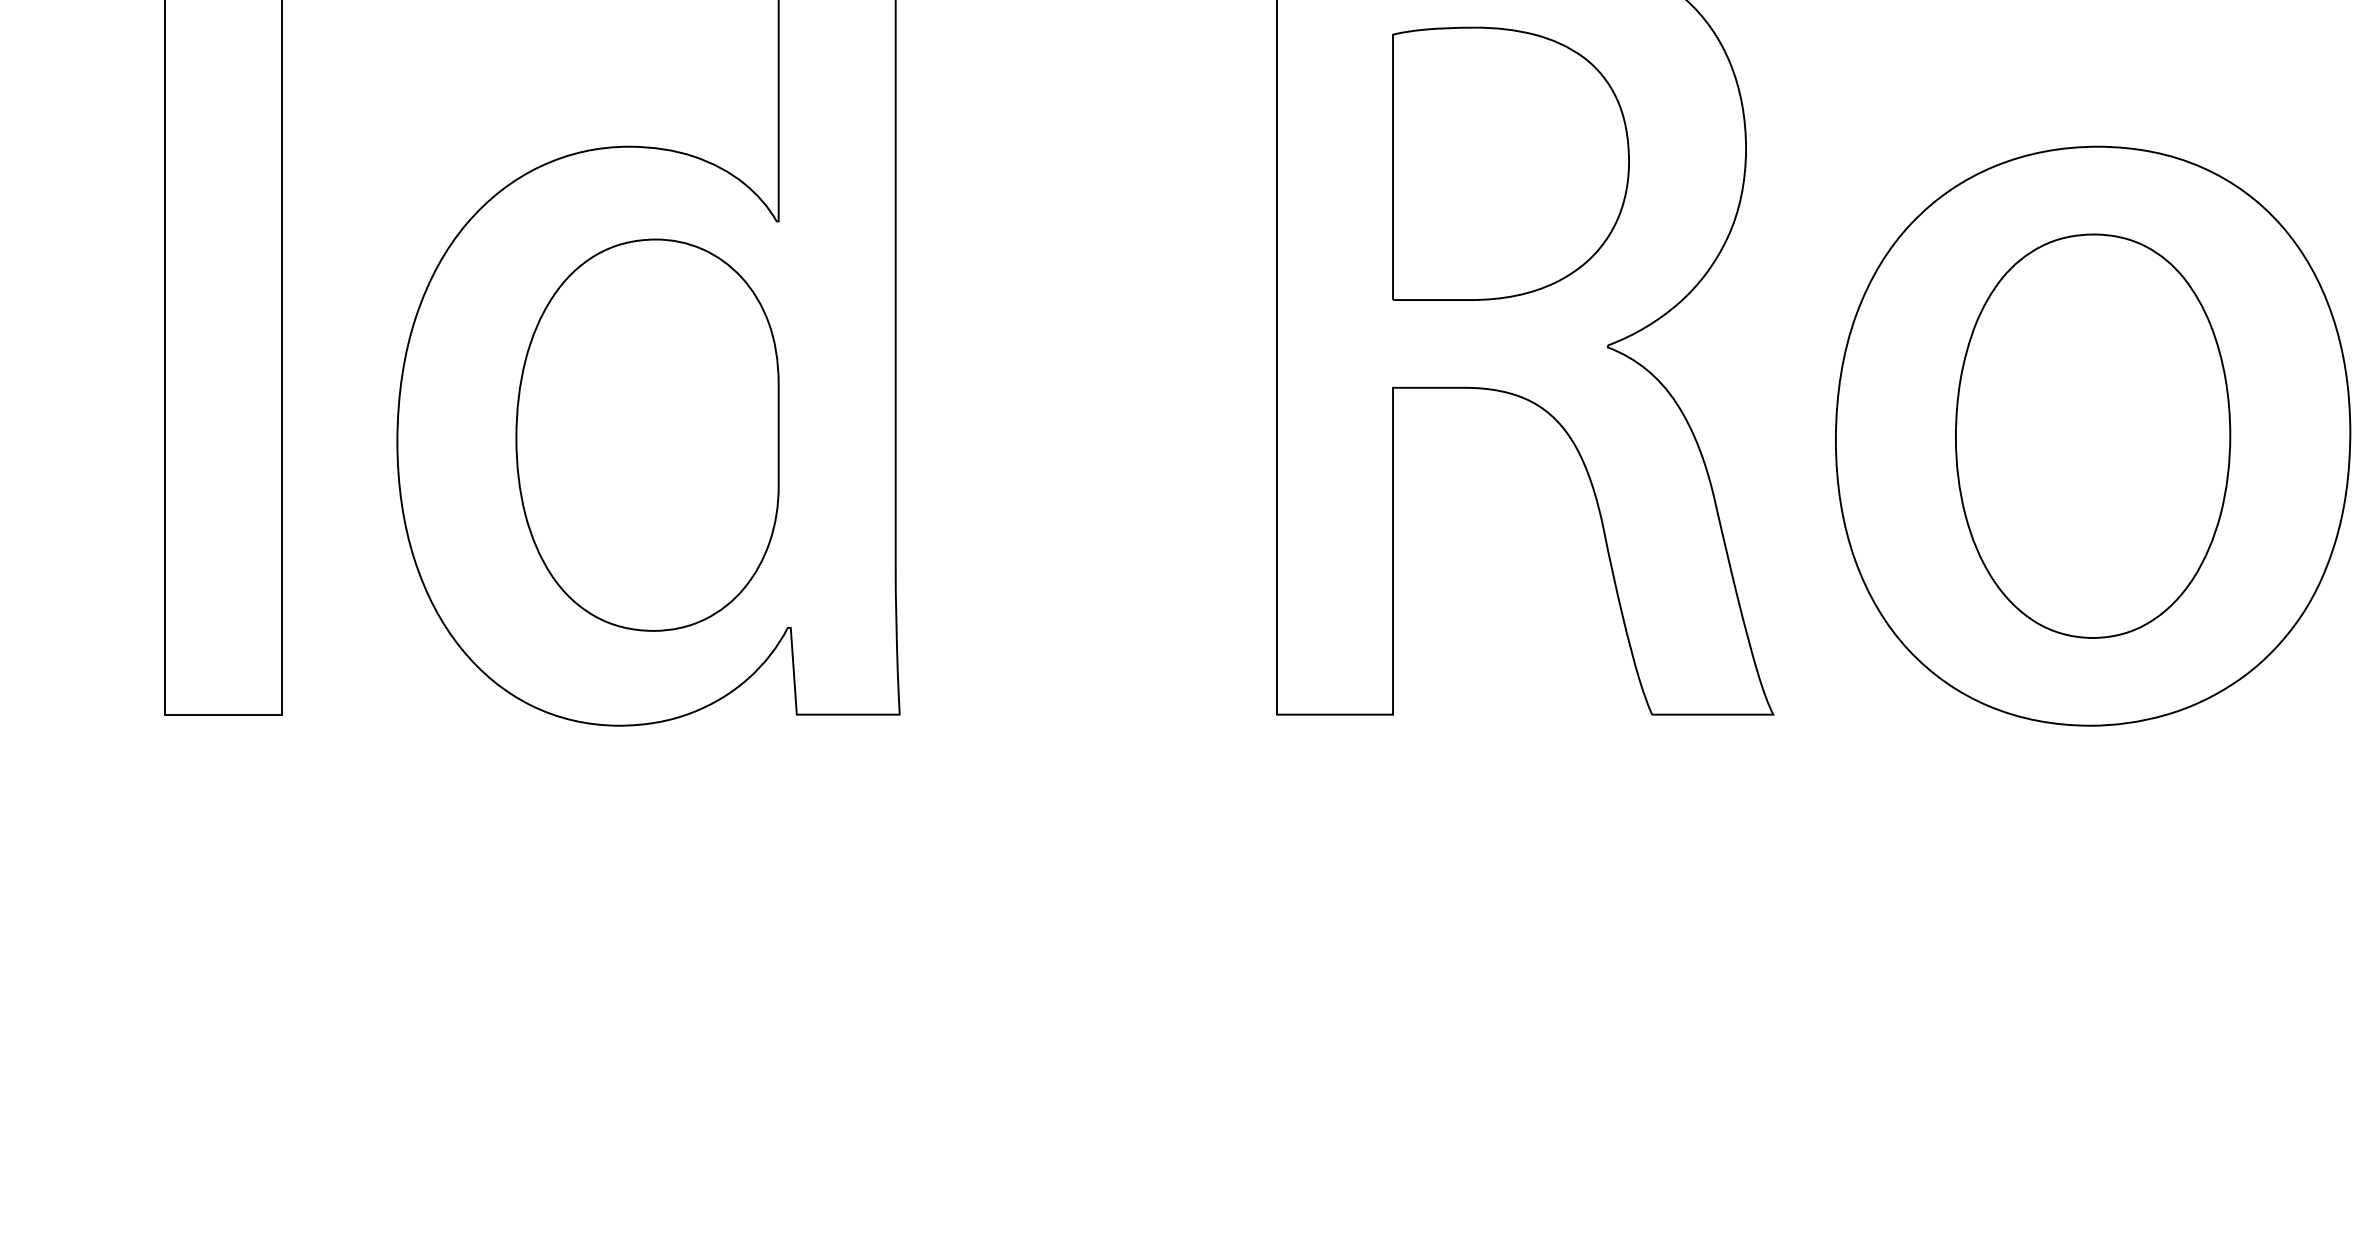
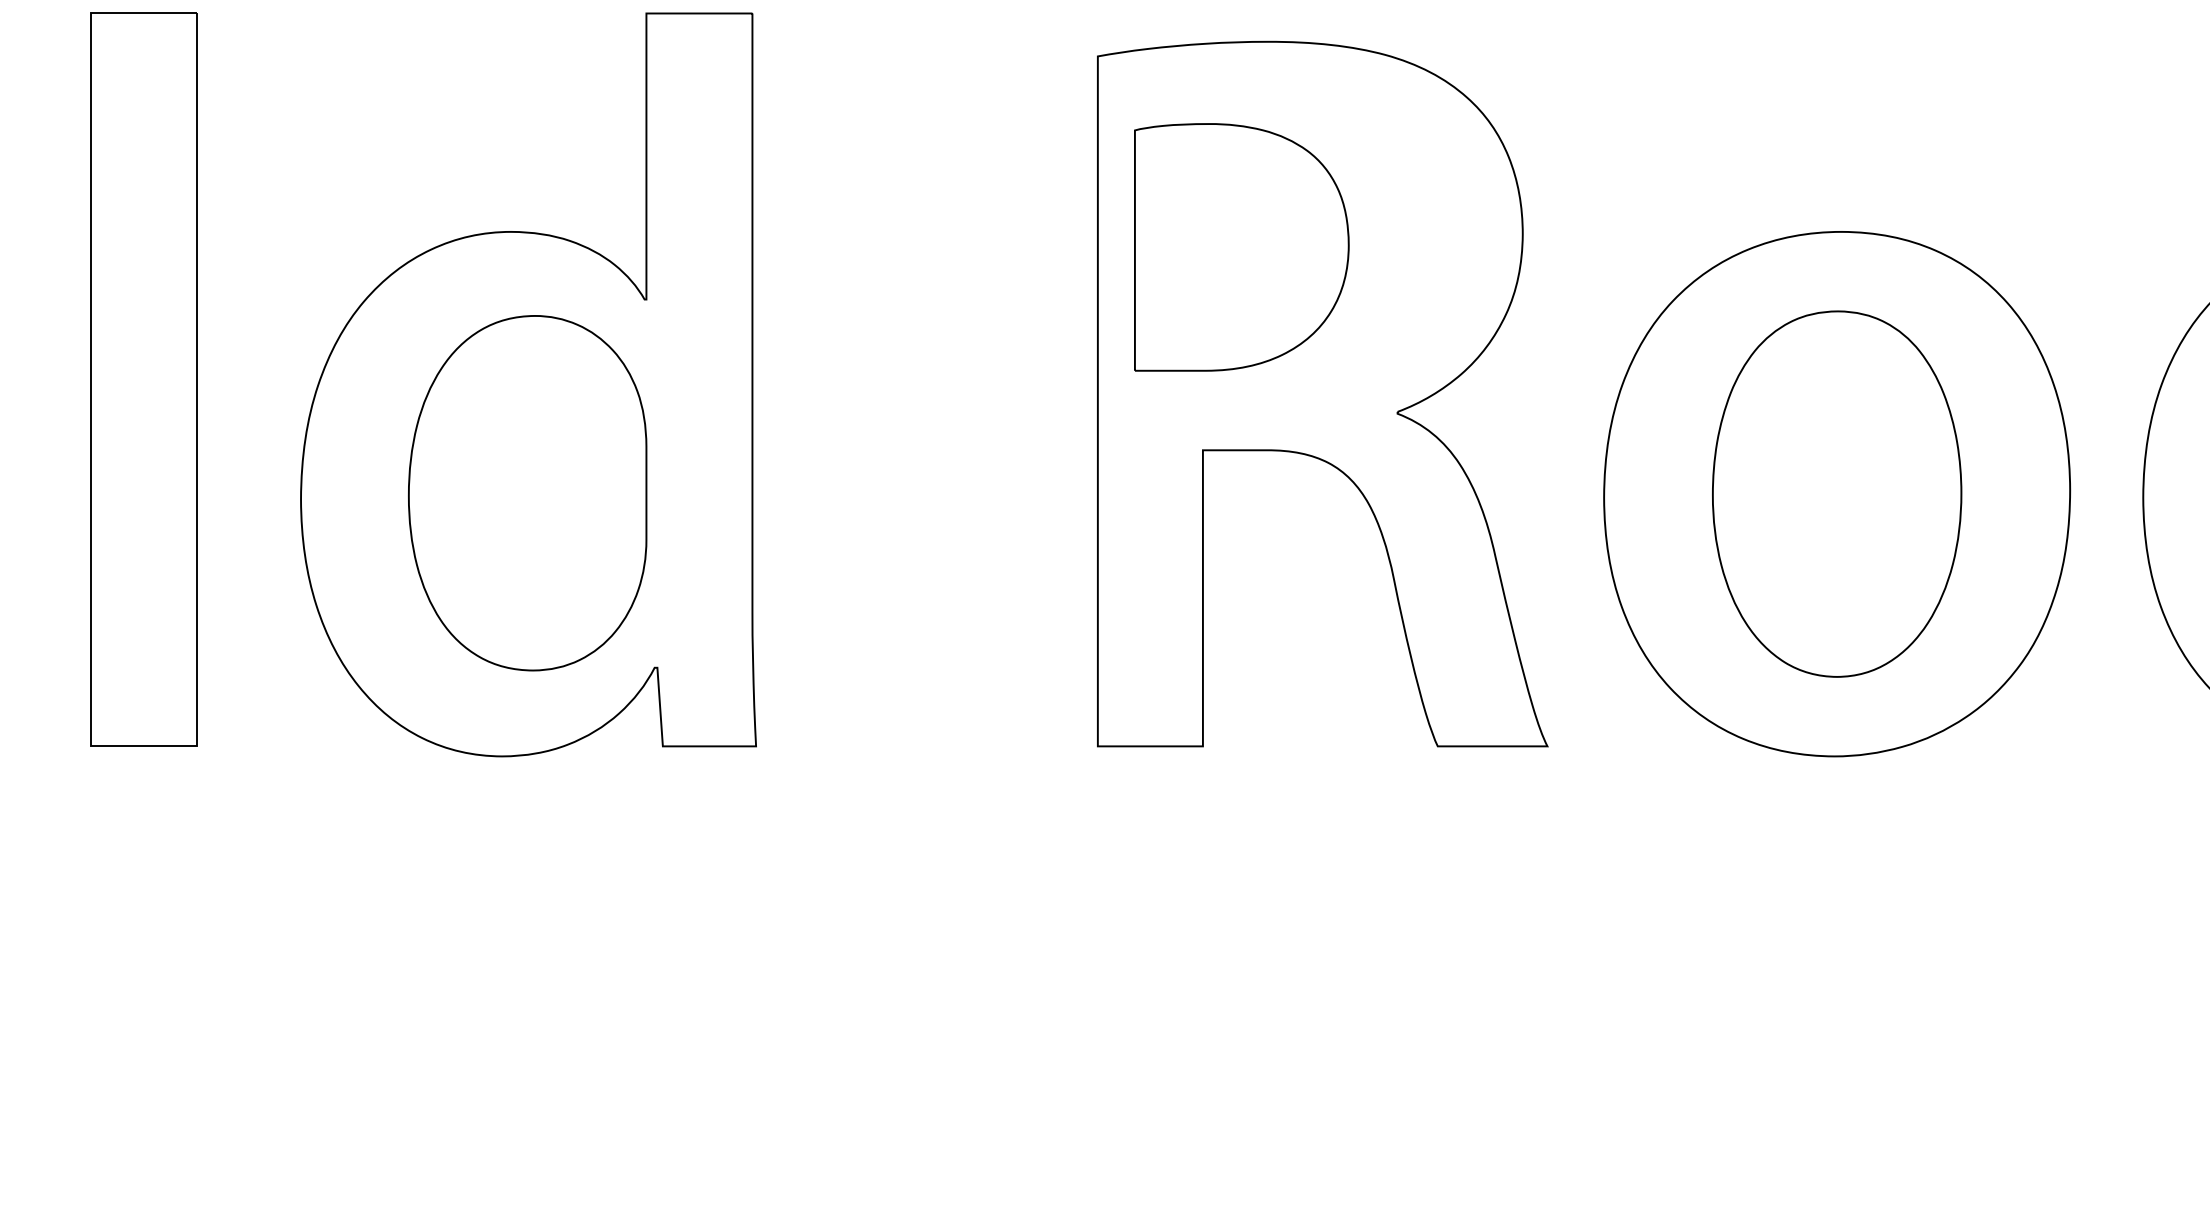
part: (1510, 163) -> (1241, 247), moved

